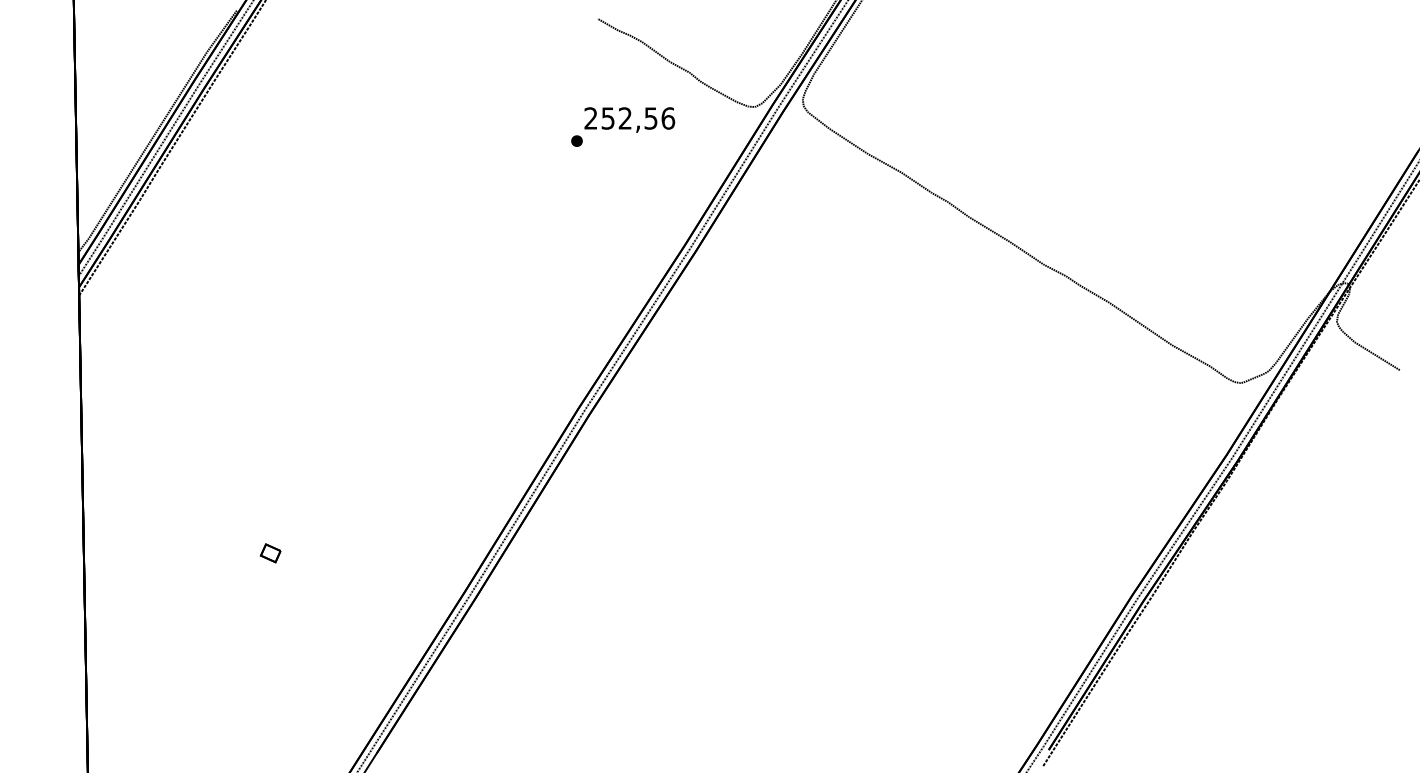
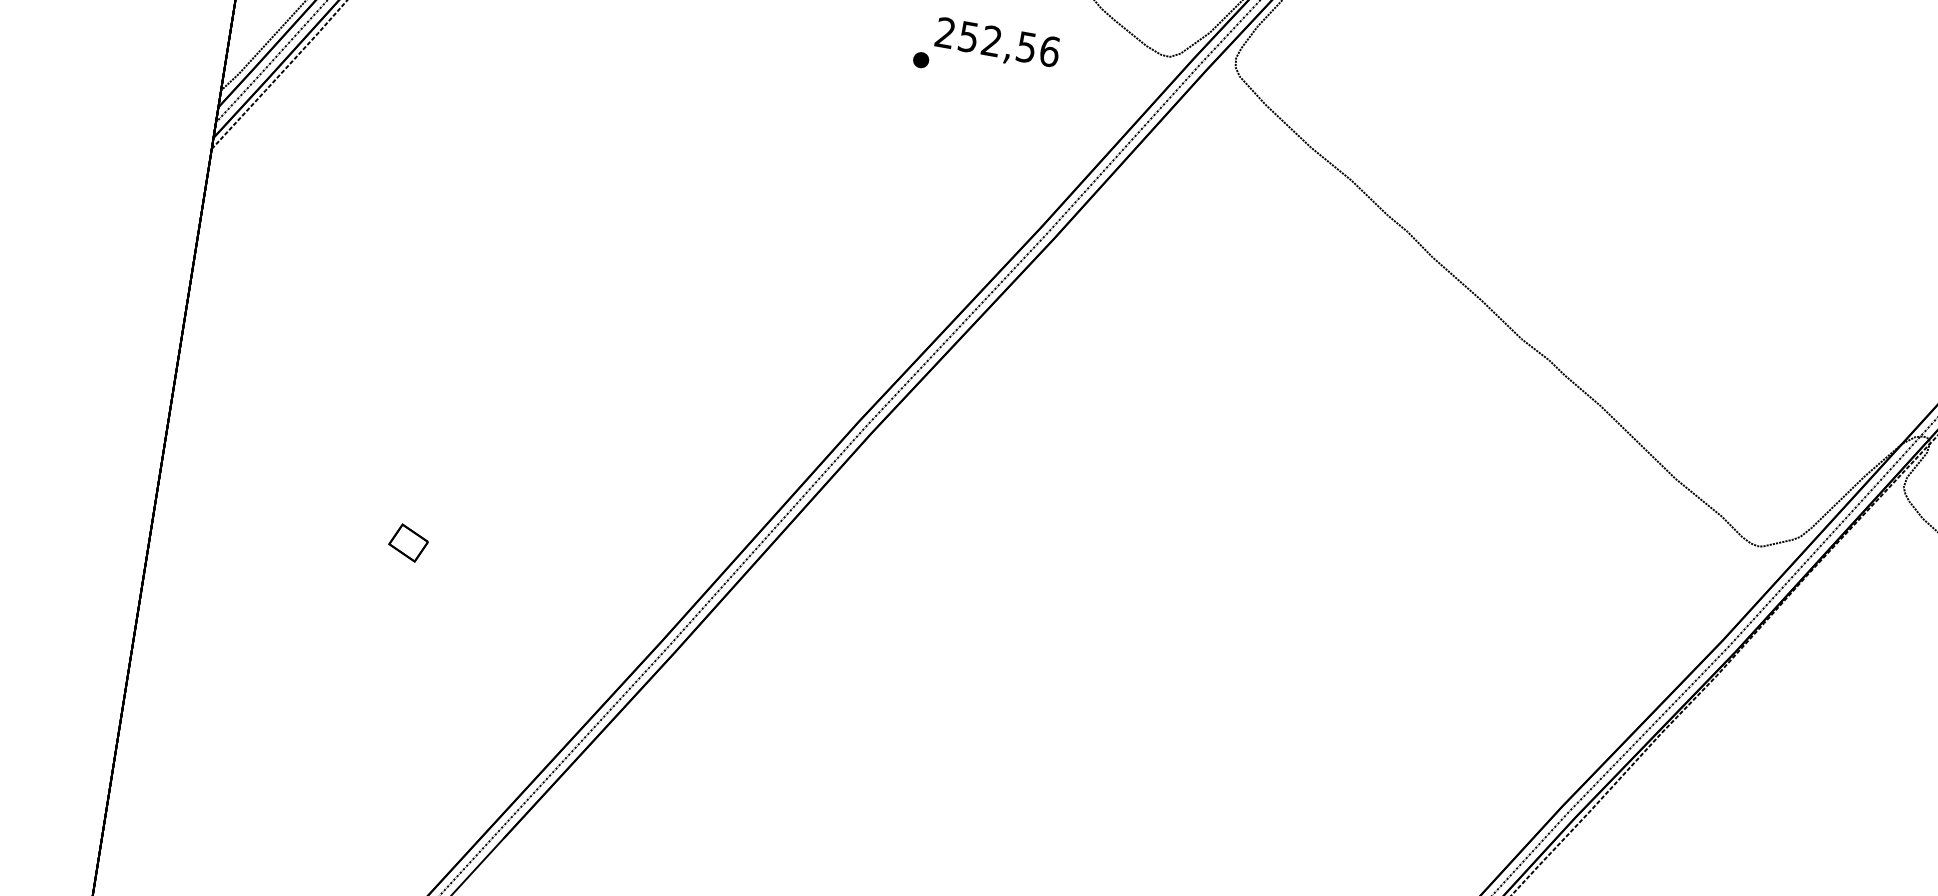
part: (270, 553) -> (408, 543), size x1.4

